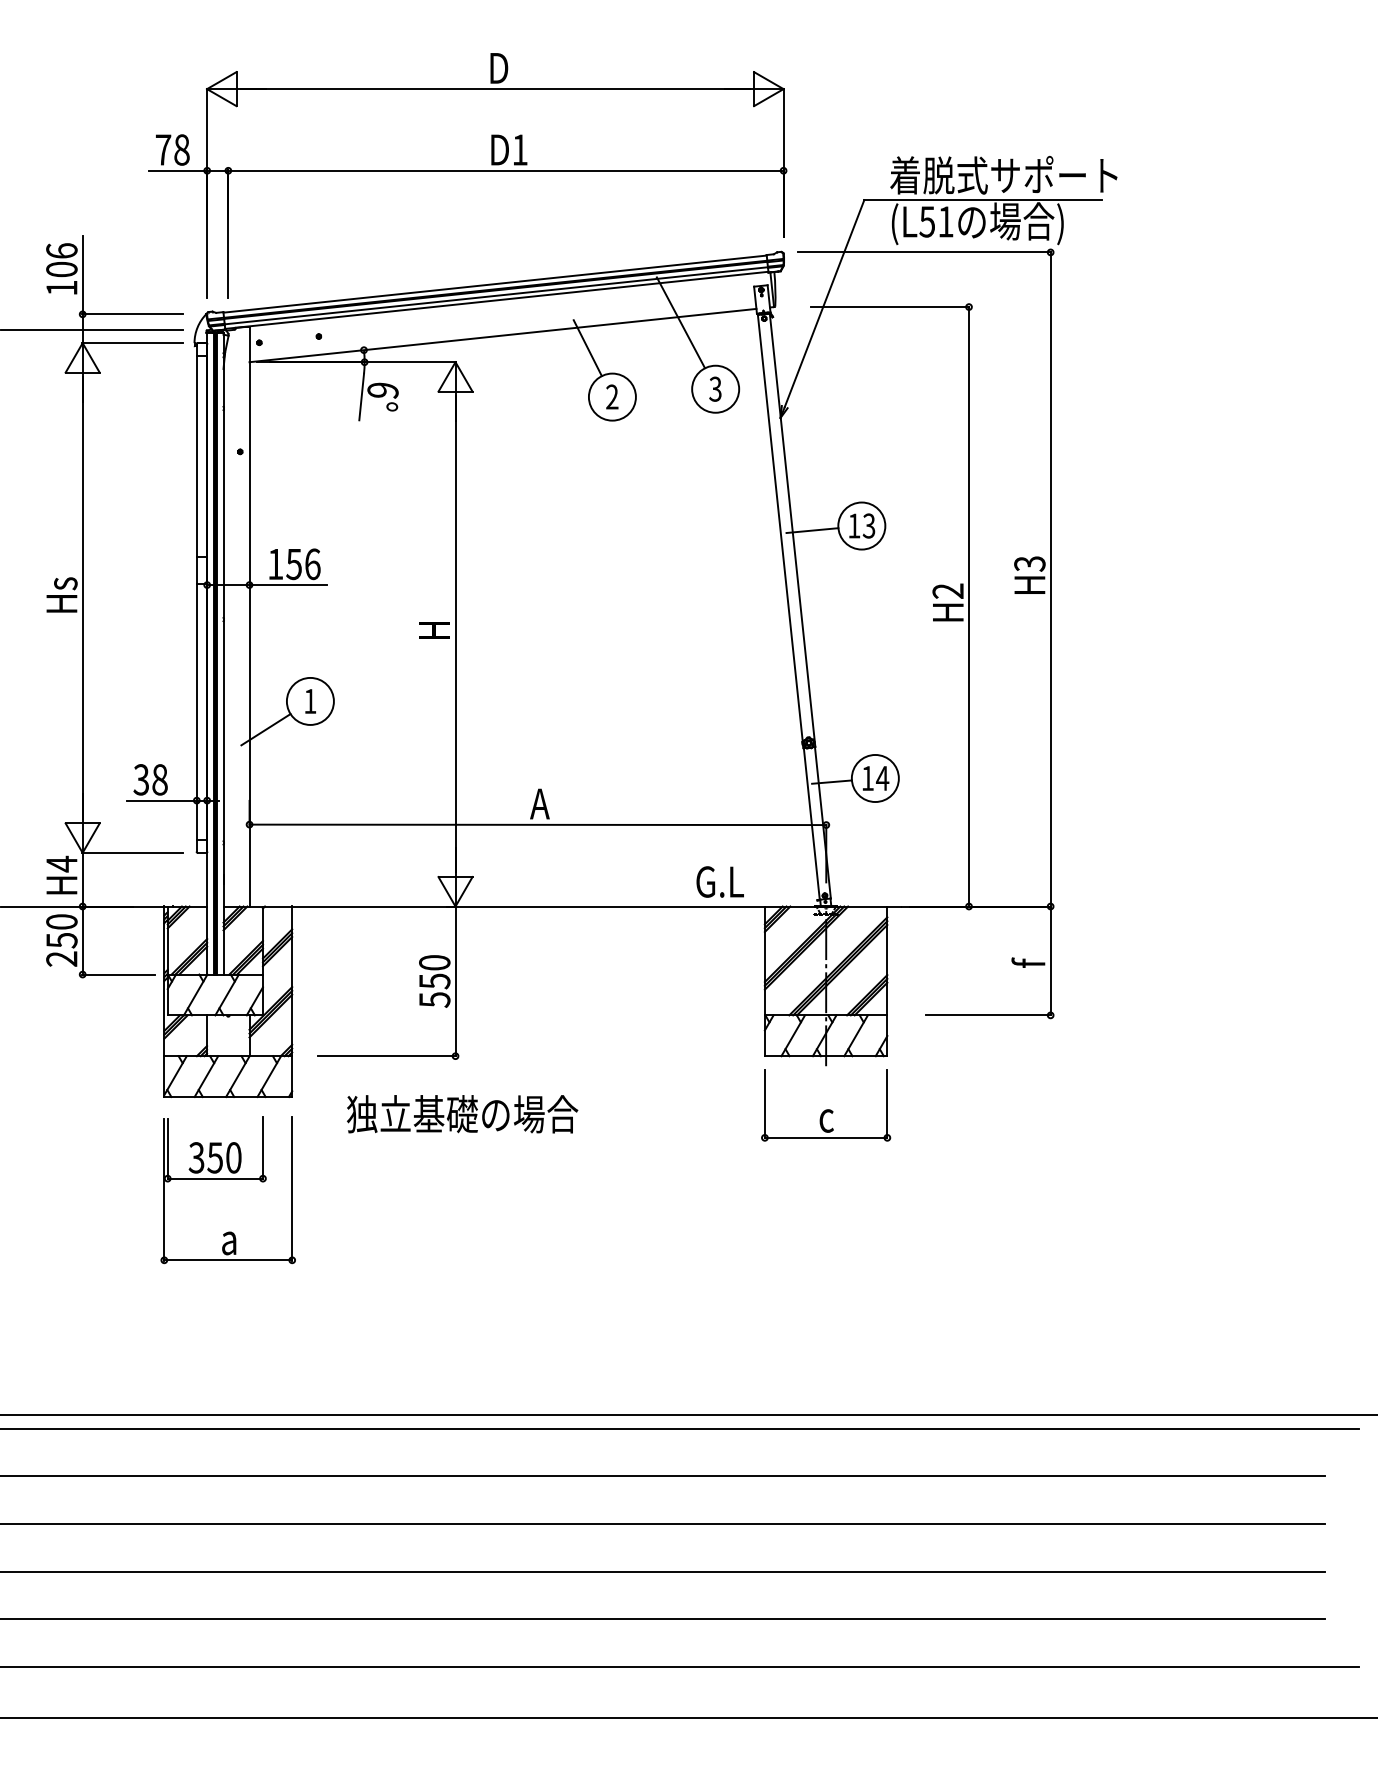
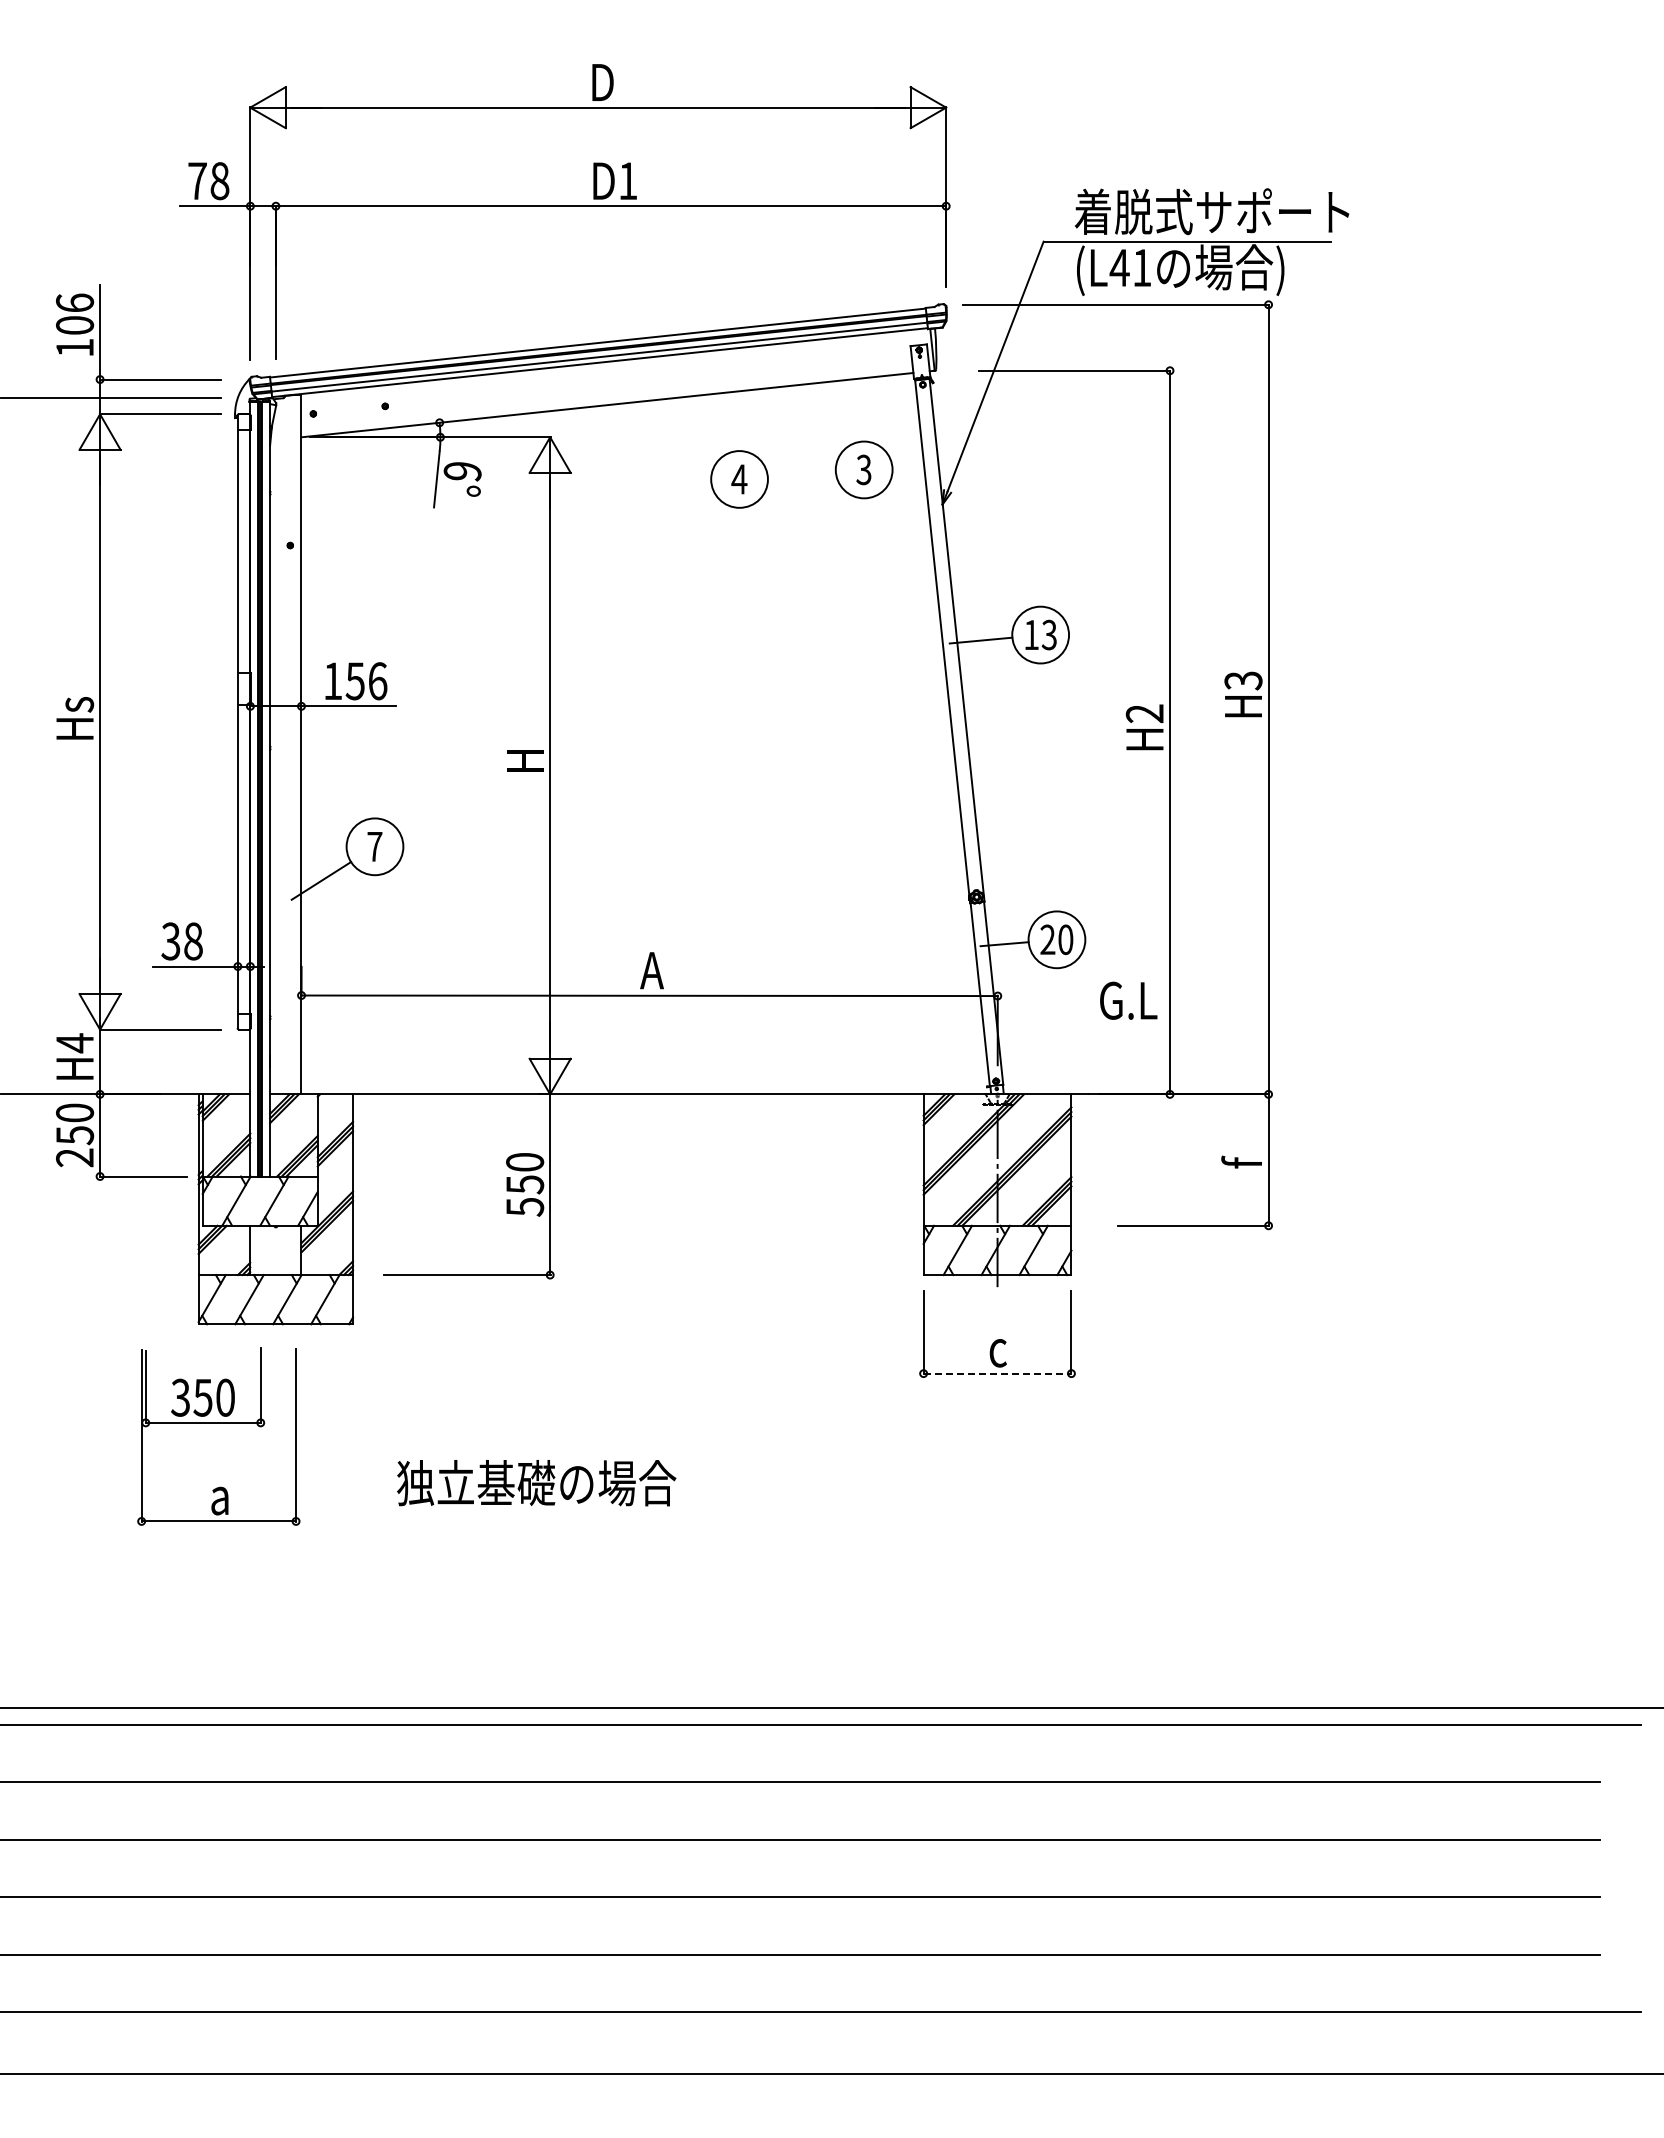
text: (927, 221) -> (1119, 267), (L51 -> (L41
line: (681, 322) -> (822, 389), removed
line: (587, 348) -> (709, 420), removed
text: (612, 397) -> (739, 479), 2 -> 4
text: (310, 701) -> (374, 846), 1 -> 7
text: (874, 778) -> (1056, 939), 14 -> 20
text: (720, 881) -> (1128, 1000), moved
text: (462, 1114) -> (536, 1483), moved
line: (826, 1137) -> (997, 1373), solid -> dashed
part: (227, 1179) -> (218, 1423), moved

